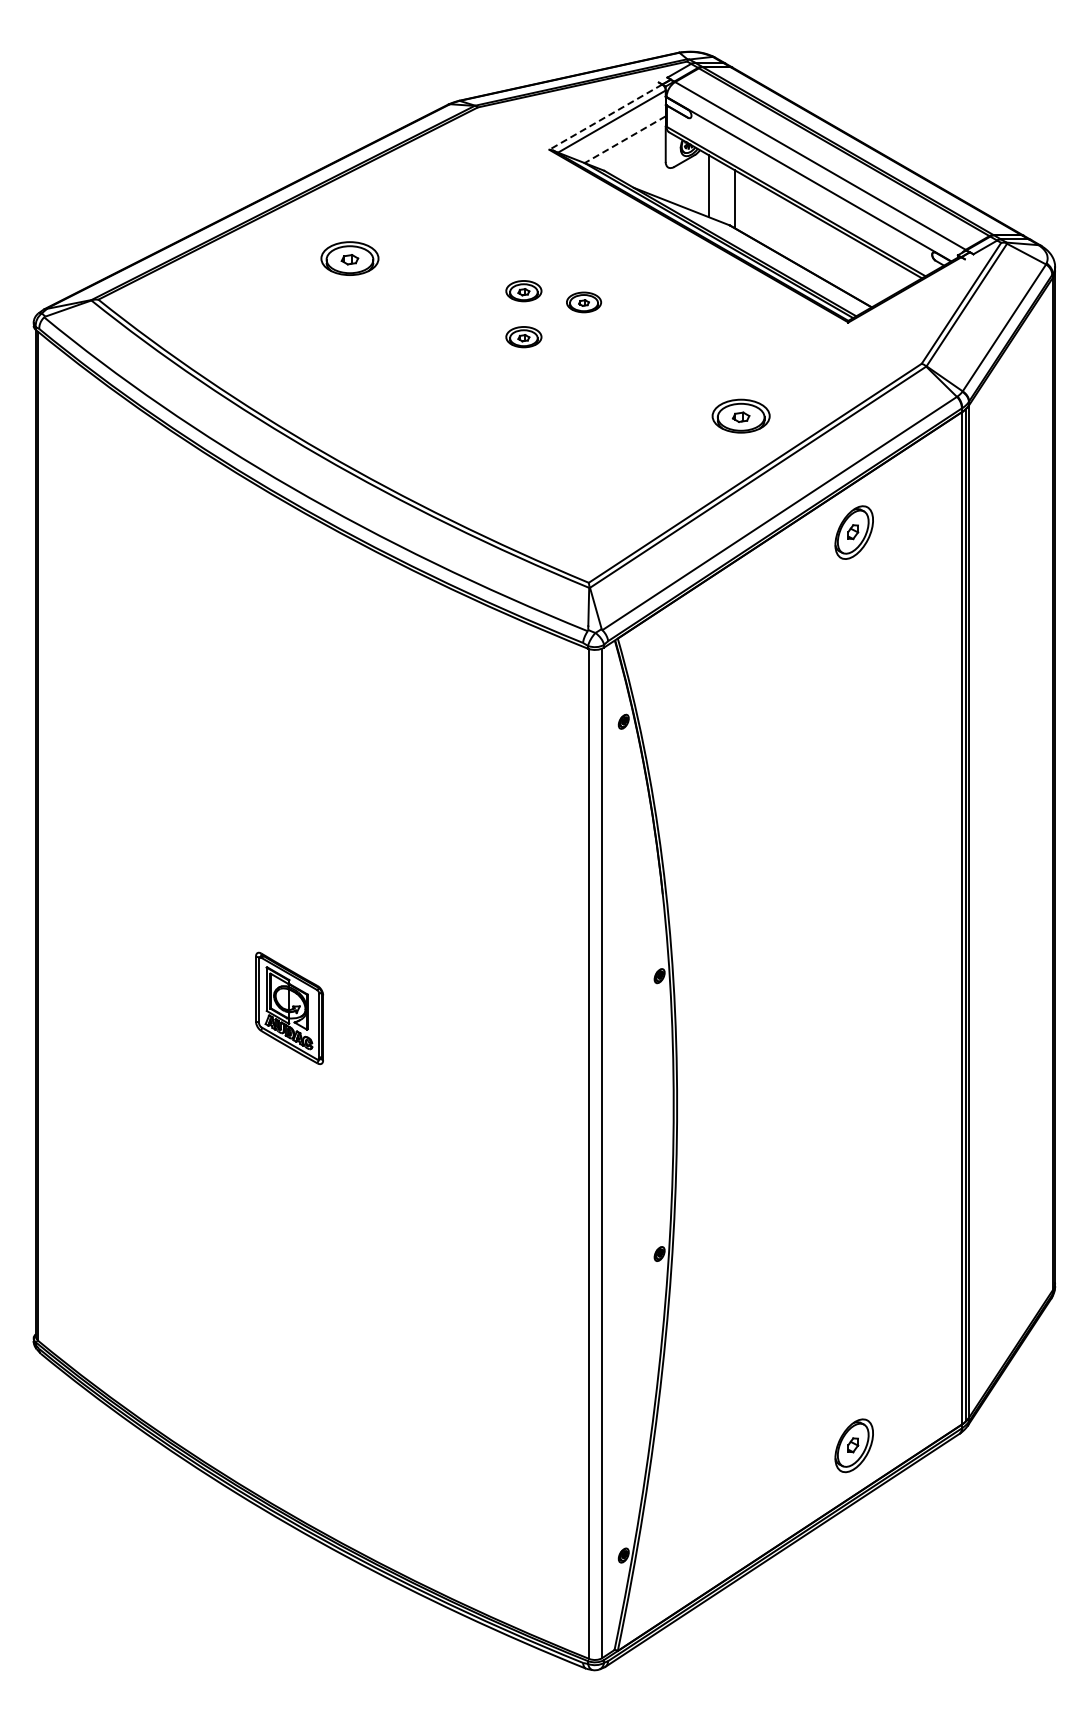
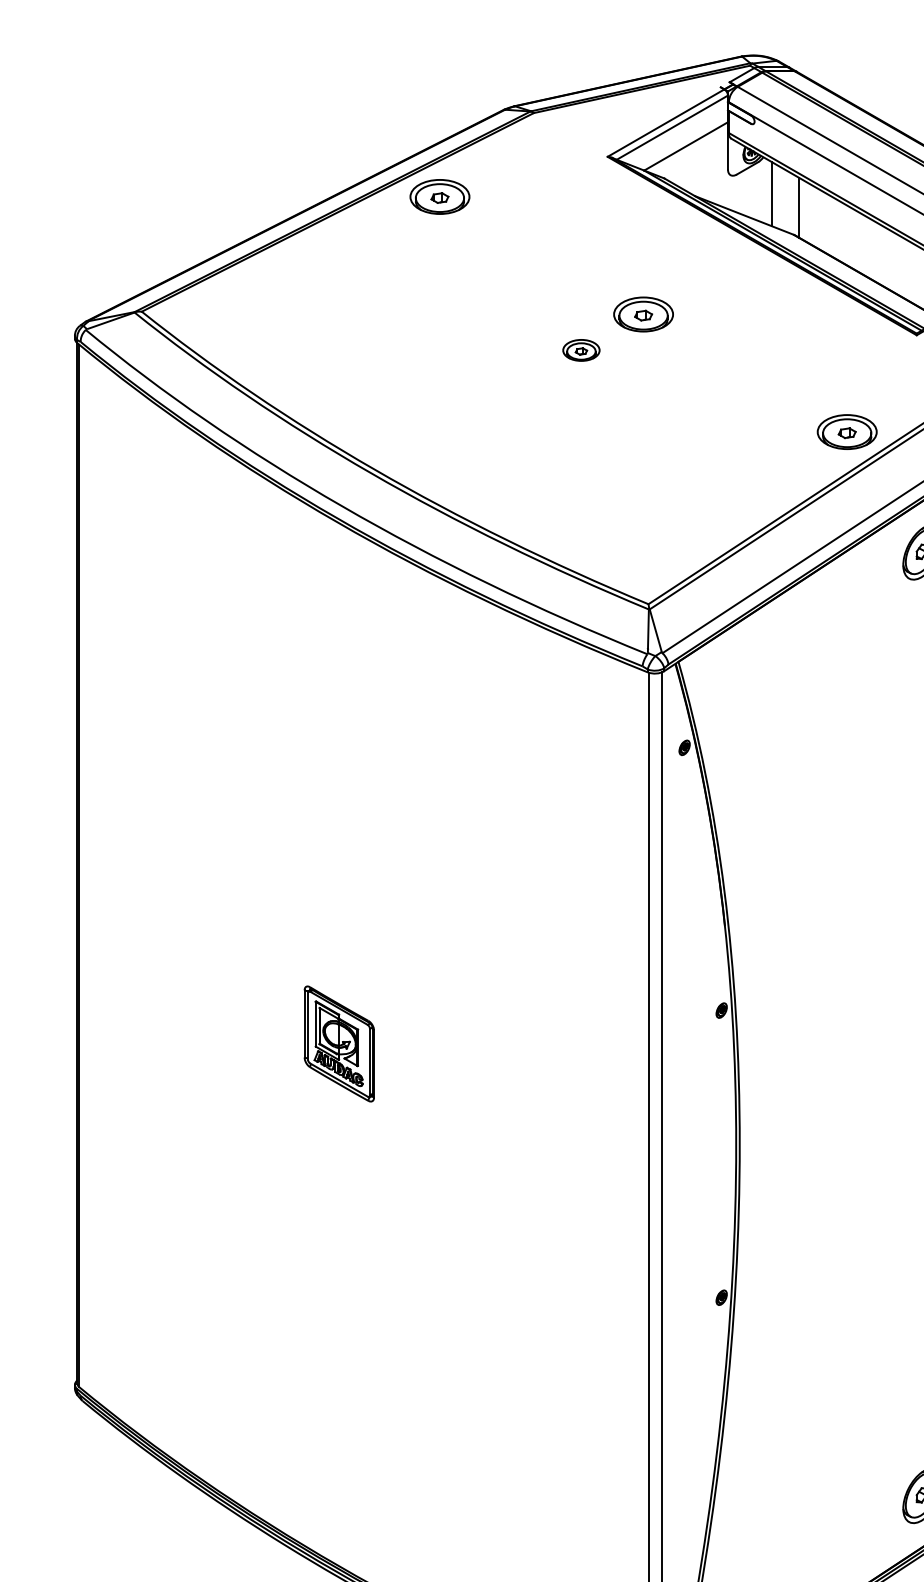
line: (605, 117) -> (665, 123), dashed -> solid
line: (625, 139) -> (686, 146), dashed -> solid
part: (349, 258) -> (439, 196), moved
part: (523, 291) -> (581, 303), removed
part: (583, 302) -> (643, 314), size x1.67
part: (740, 415) -> (846, 431), moved

